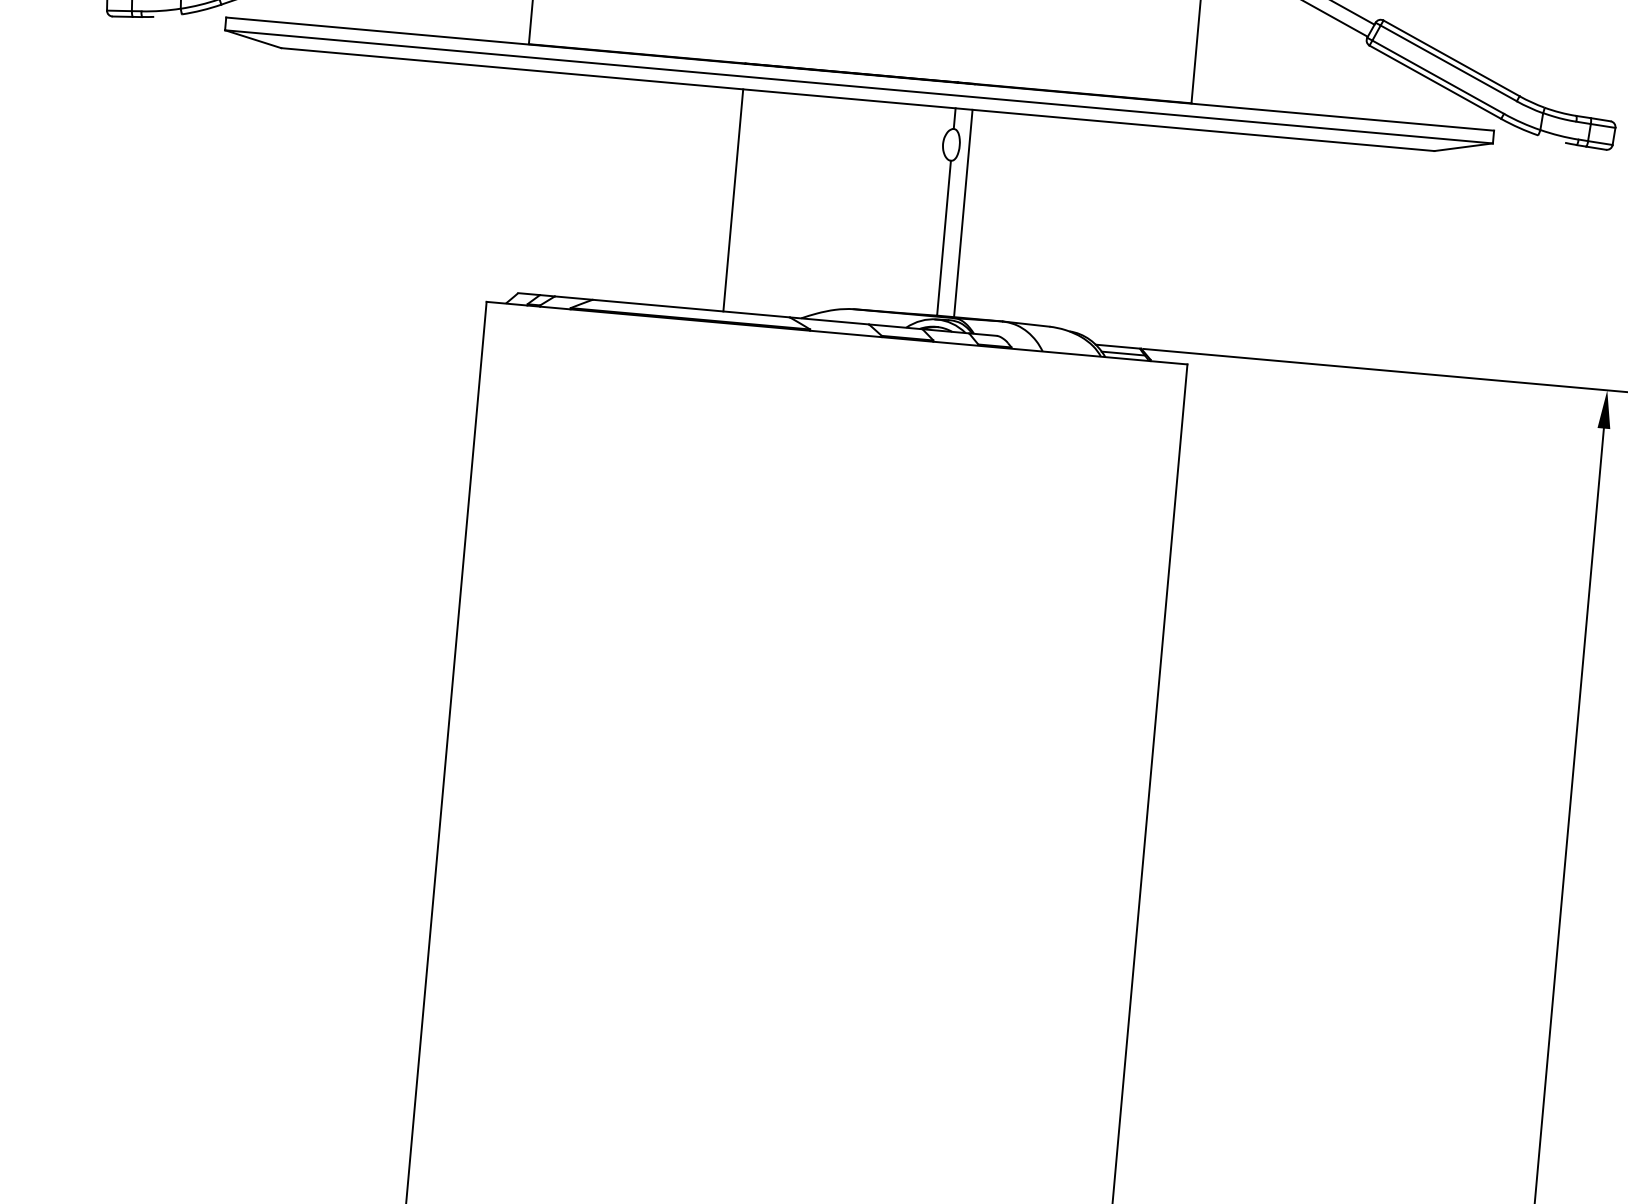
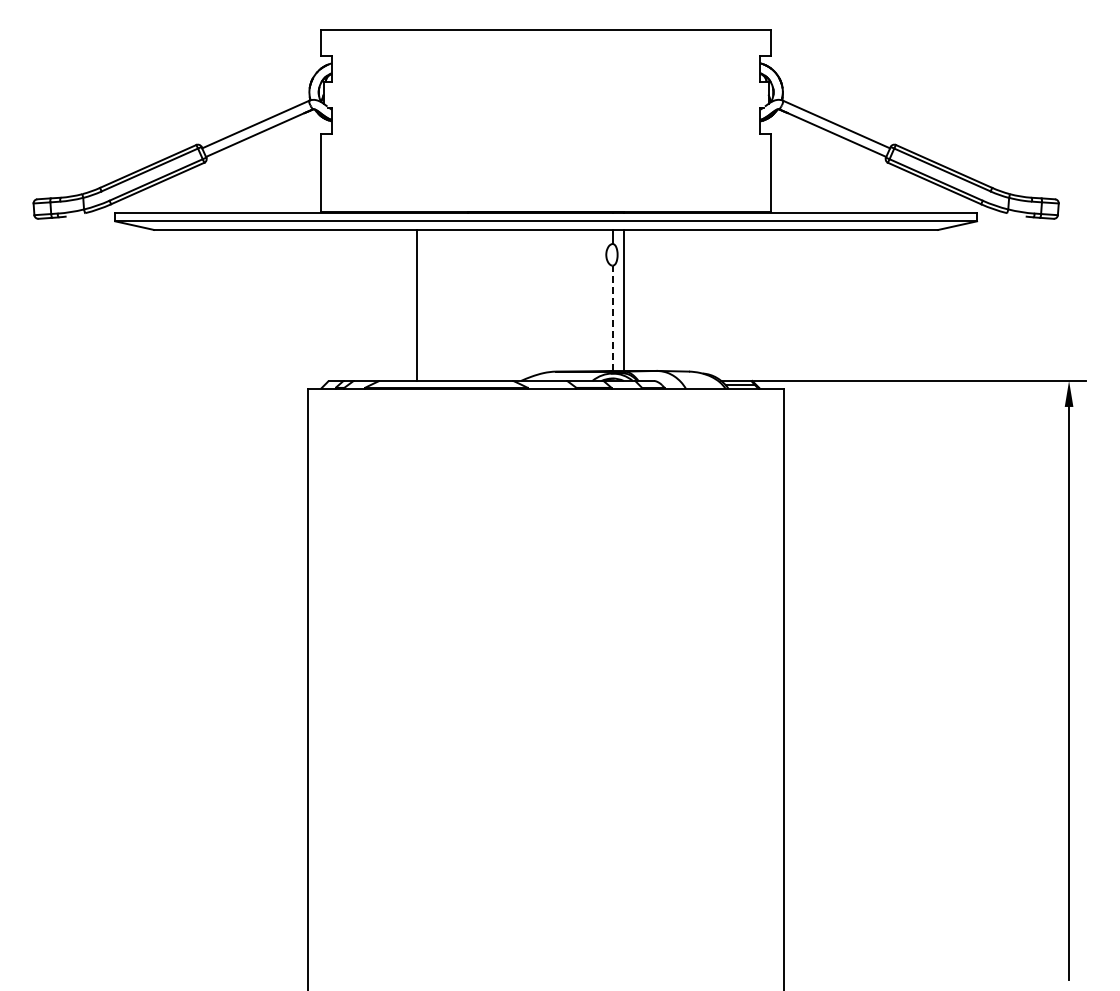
line: (733, 199) -> (417, 304), moved
line: (943, 238) -> (612, 318), solid -> dashed

